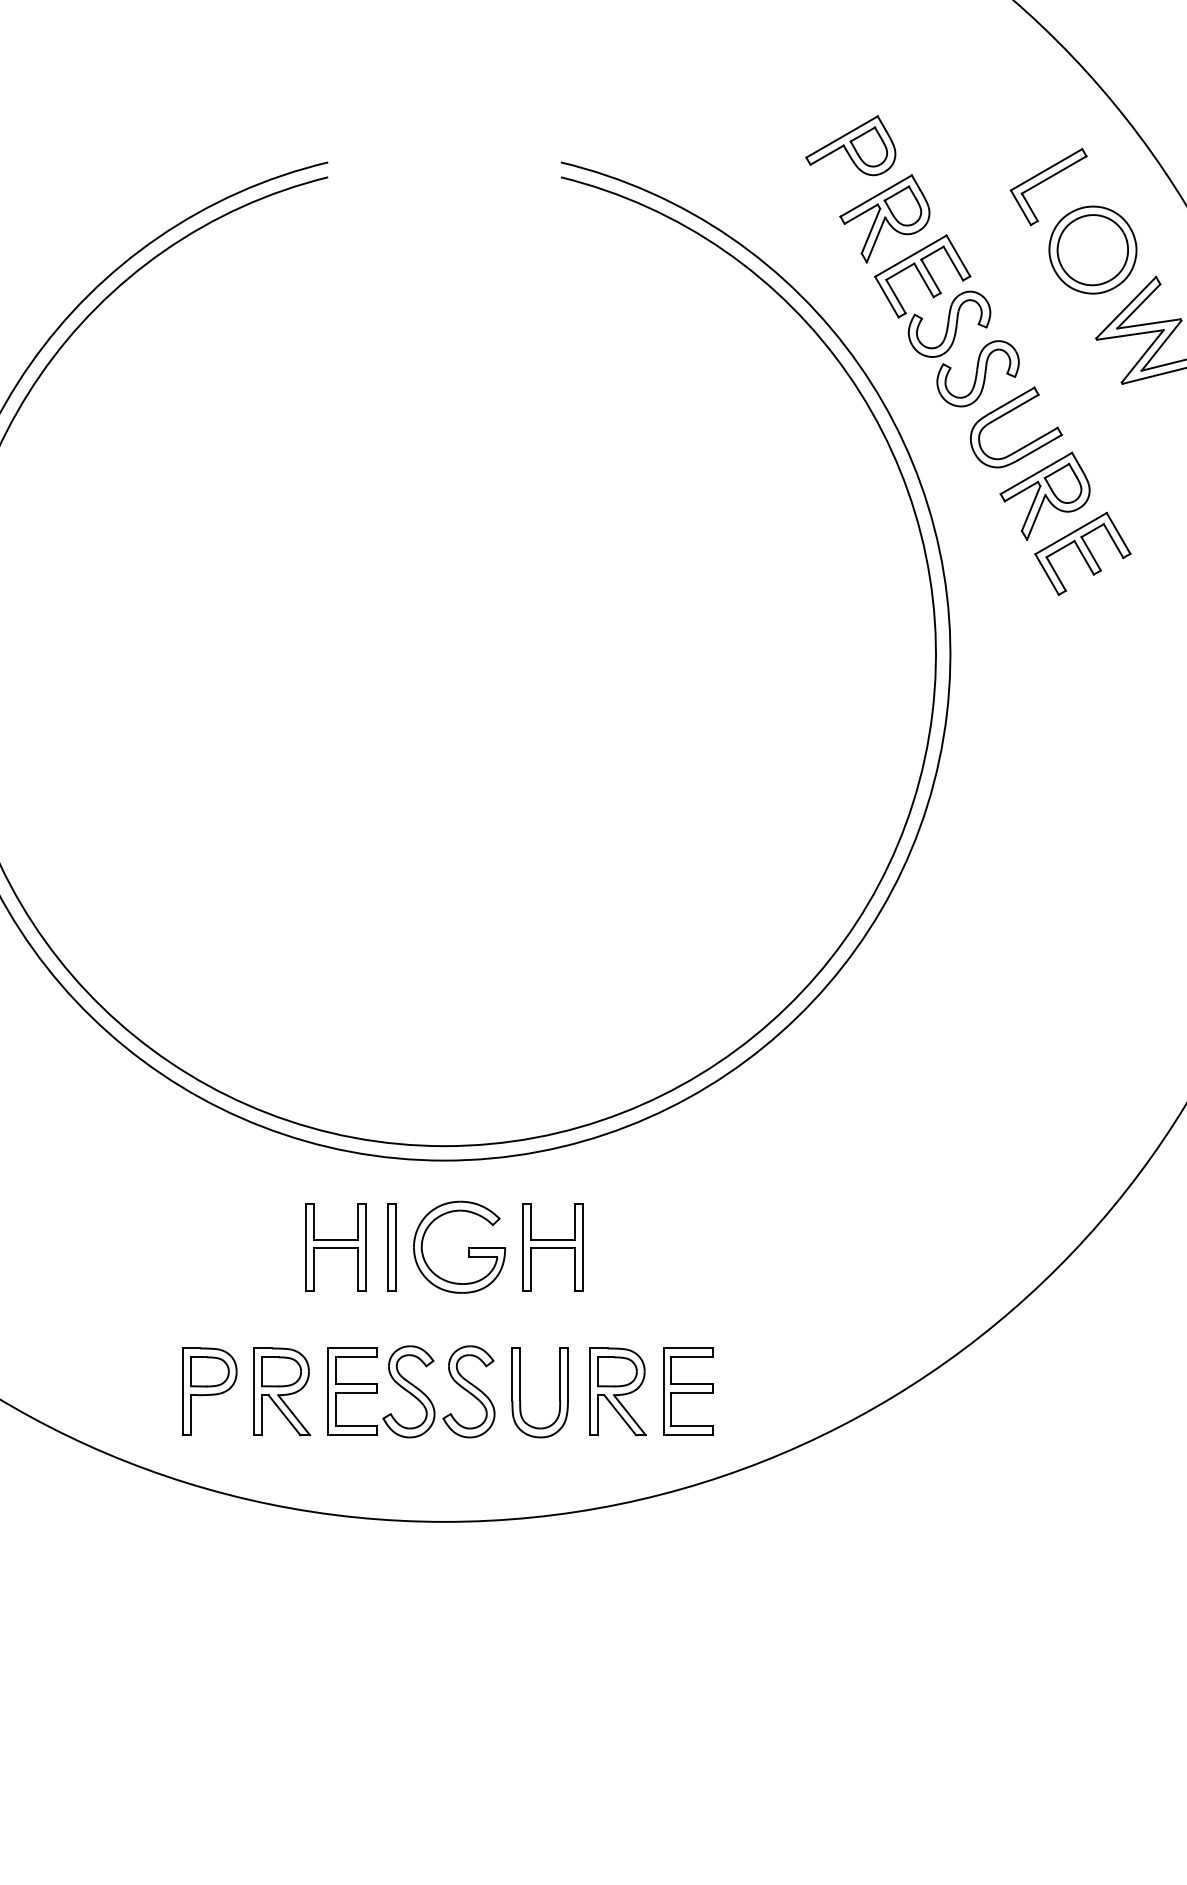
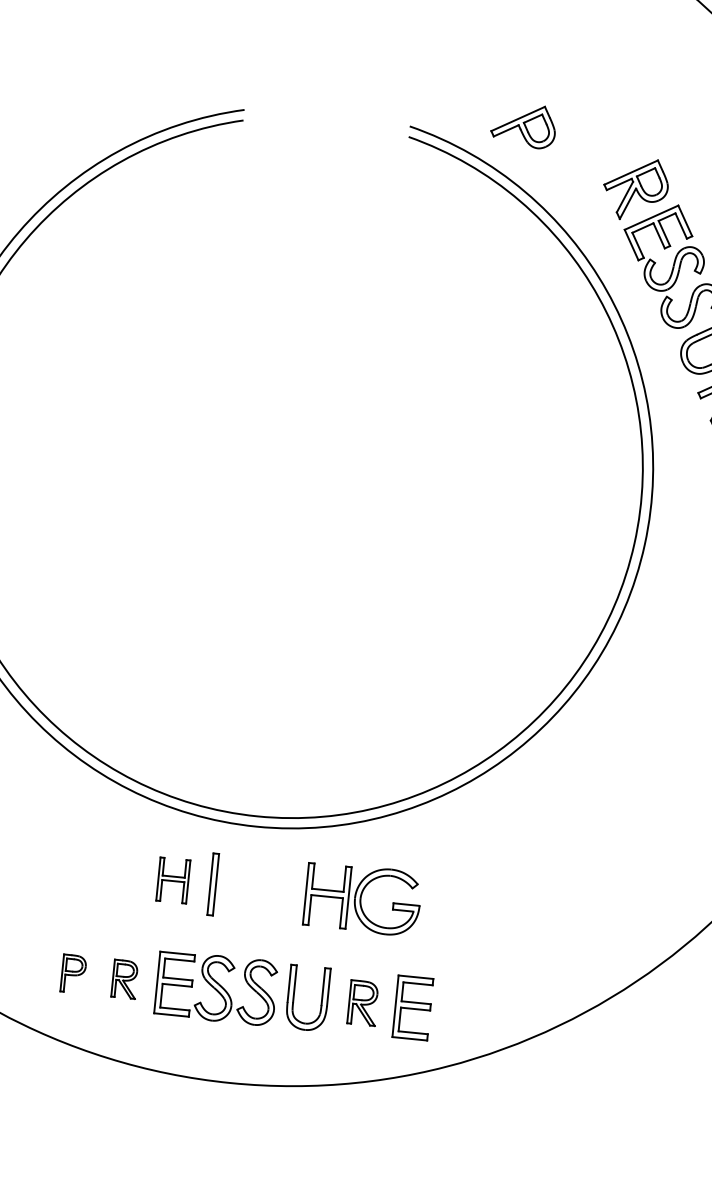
part: (850, 145) -> (523, 125), moved
part: (335, 1247) -> (172, 880), size x0.7
part: (468, 1247) -> (393, 902), moved
part: (209, 1391) -> (73, 973), size x0.6
part: (282, 1391) -> (125, 979), size x0.6
part: (617, 1391) -> (362, 1002), size x0.7

